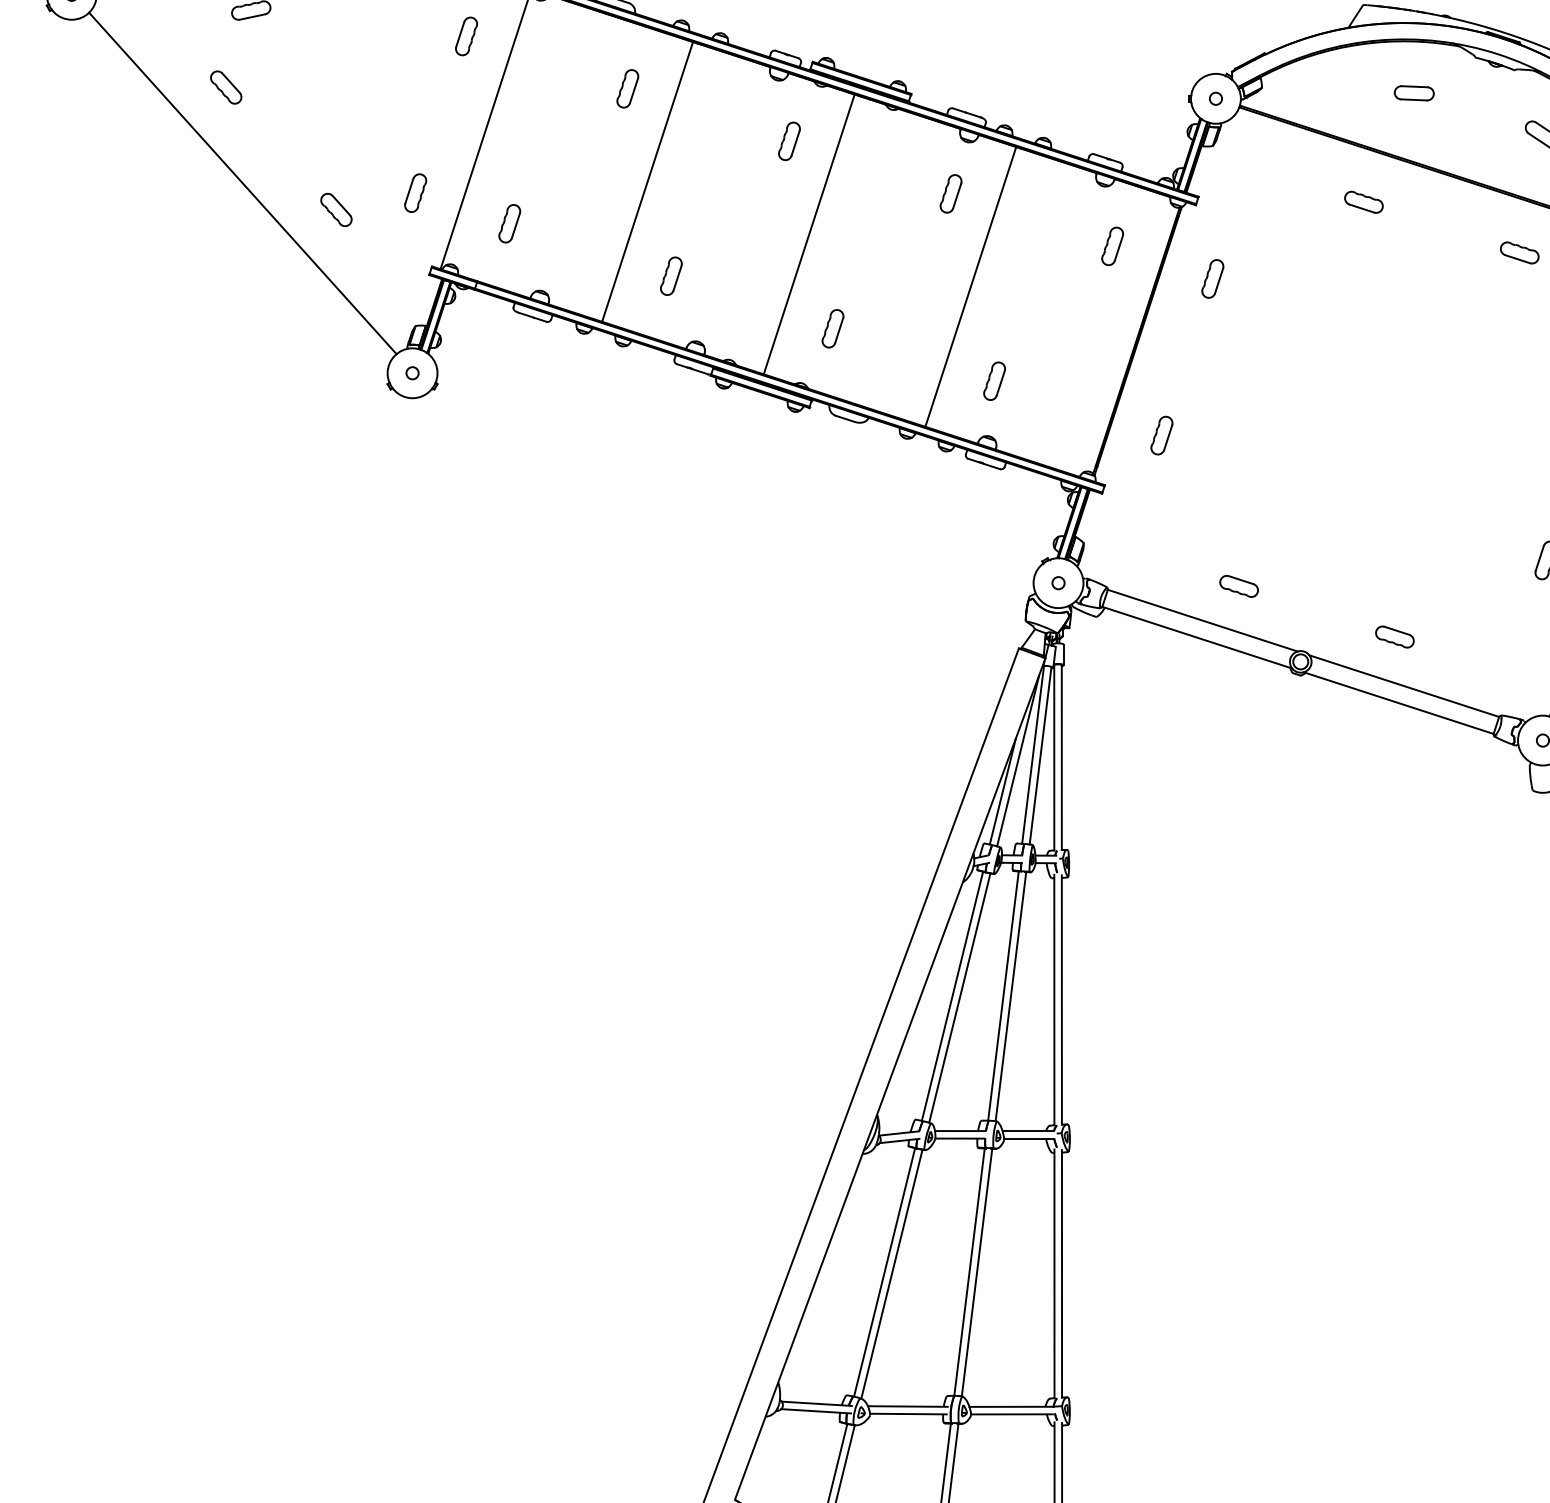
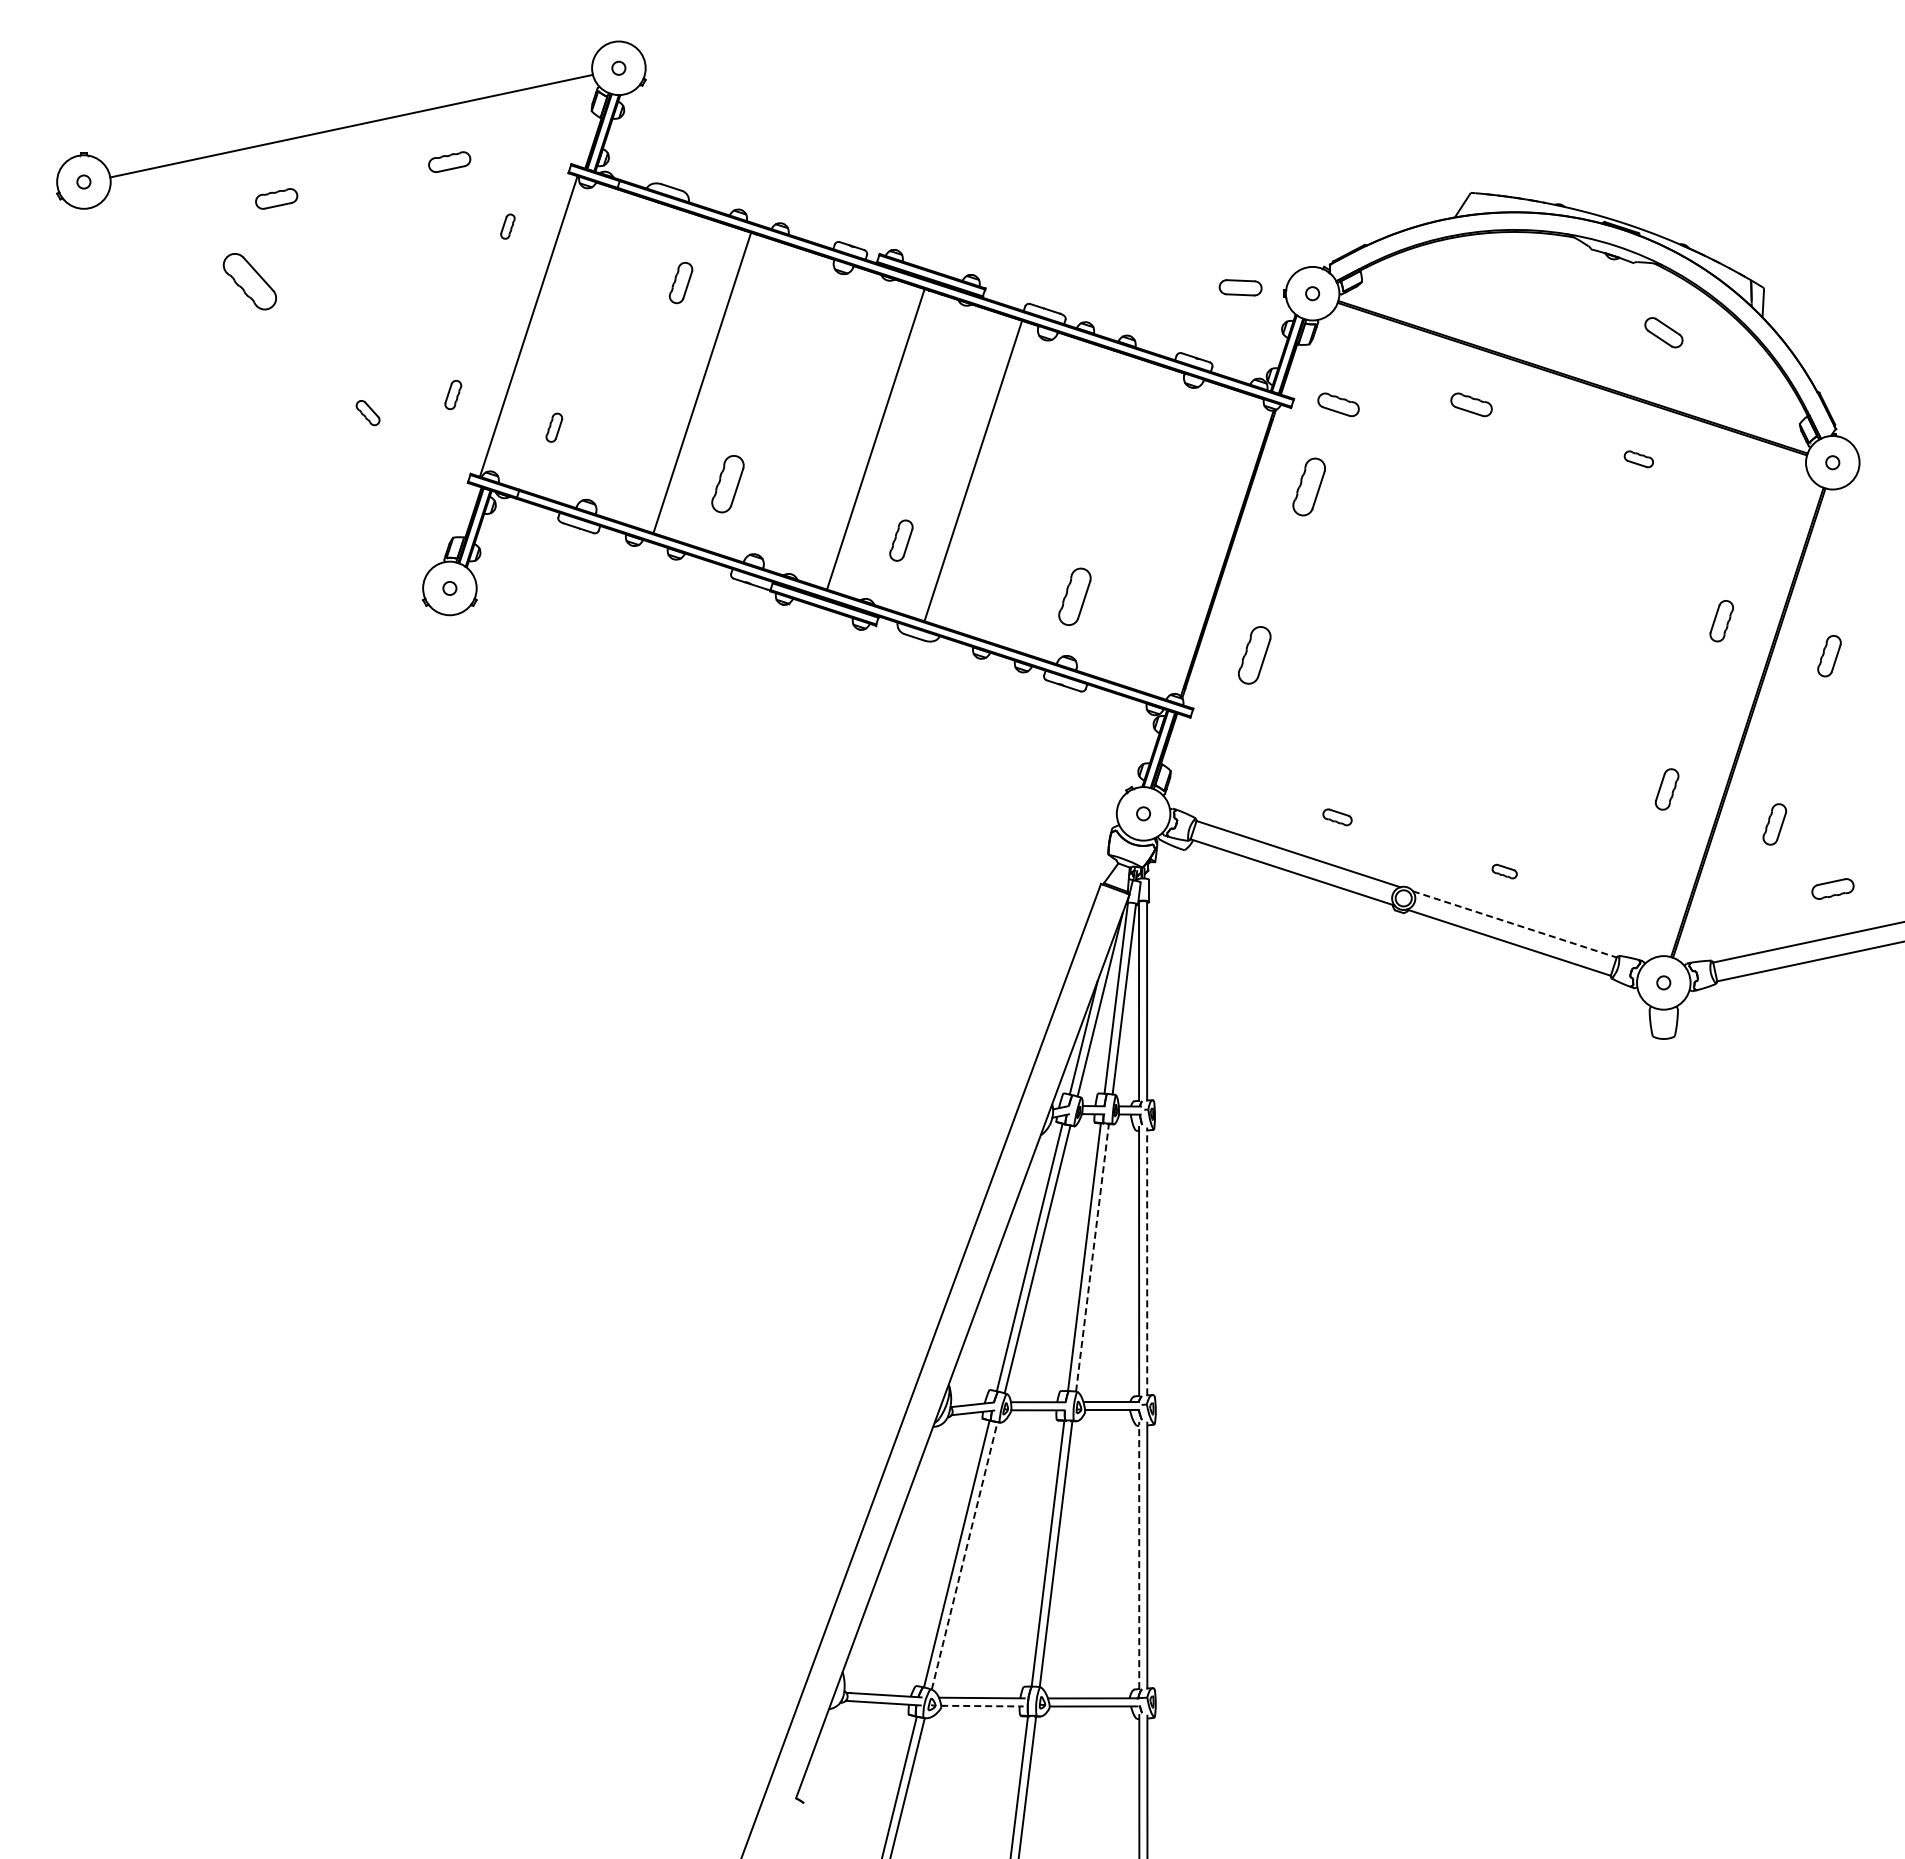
part: (466, 36) -> (507, 226), size x0.6
part: (225, 87) -> (249, 281), size x1.6
part: (1414, 93) -> (1240, 287), moved
part: (789, 141) -> (854, 339), removed
line: (242, 183) -> (267, 384), removed
part: (415, 192) -> (453, 394), size x0.7
part: (951, 193) -> (1028, 395), removed
part: (1240, 201) -> (1338, 404), added
part: (335, 209) -> (367, 412), size x0.7
part: (509, 223) -> (554, 427), size x0.7
part: (1112, 246) -> (1201, 452), removed
part: (1519, 253) -> (1638, 459), size x0.7
part: (671, 276) -> (727, 484), size x1.4
part: (1213, 279) -> (1309, 487), size x1.4
line: (970, 286) -> (973, 470), moved
part: (994, 381) -> (1074, 597), size x1.4
part: (1161, 435) -> (1254, 655), size x1.4
part: (1239, 586) -> (1337, 817), size x0.7
part: (1394, 636) -> (1504, 871), size x0.6
line: (1404, 686) -> (1515, 924), solid -> dashed
line: (1010, 996) -> (1092, 1257), solid -> dashed
line: (1062, 1000) -> (1147, 1261), solid -> dashed
line: (891, 1273) -> (964, 1555), solid -> dashed
line: (1054, 1273) -> (1139, 1555), solid -> dashed
line: (908, 1414) -> (982, 1706), solid -> dashed

